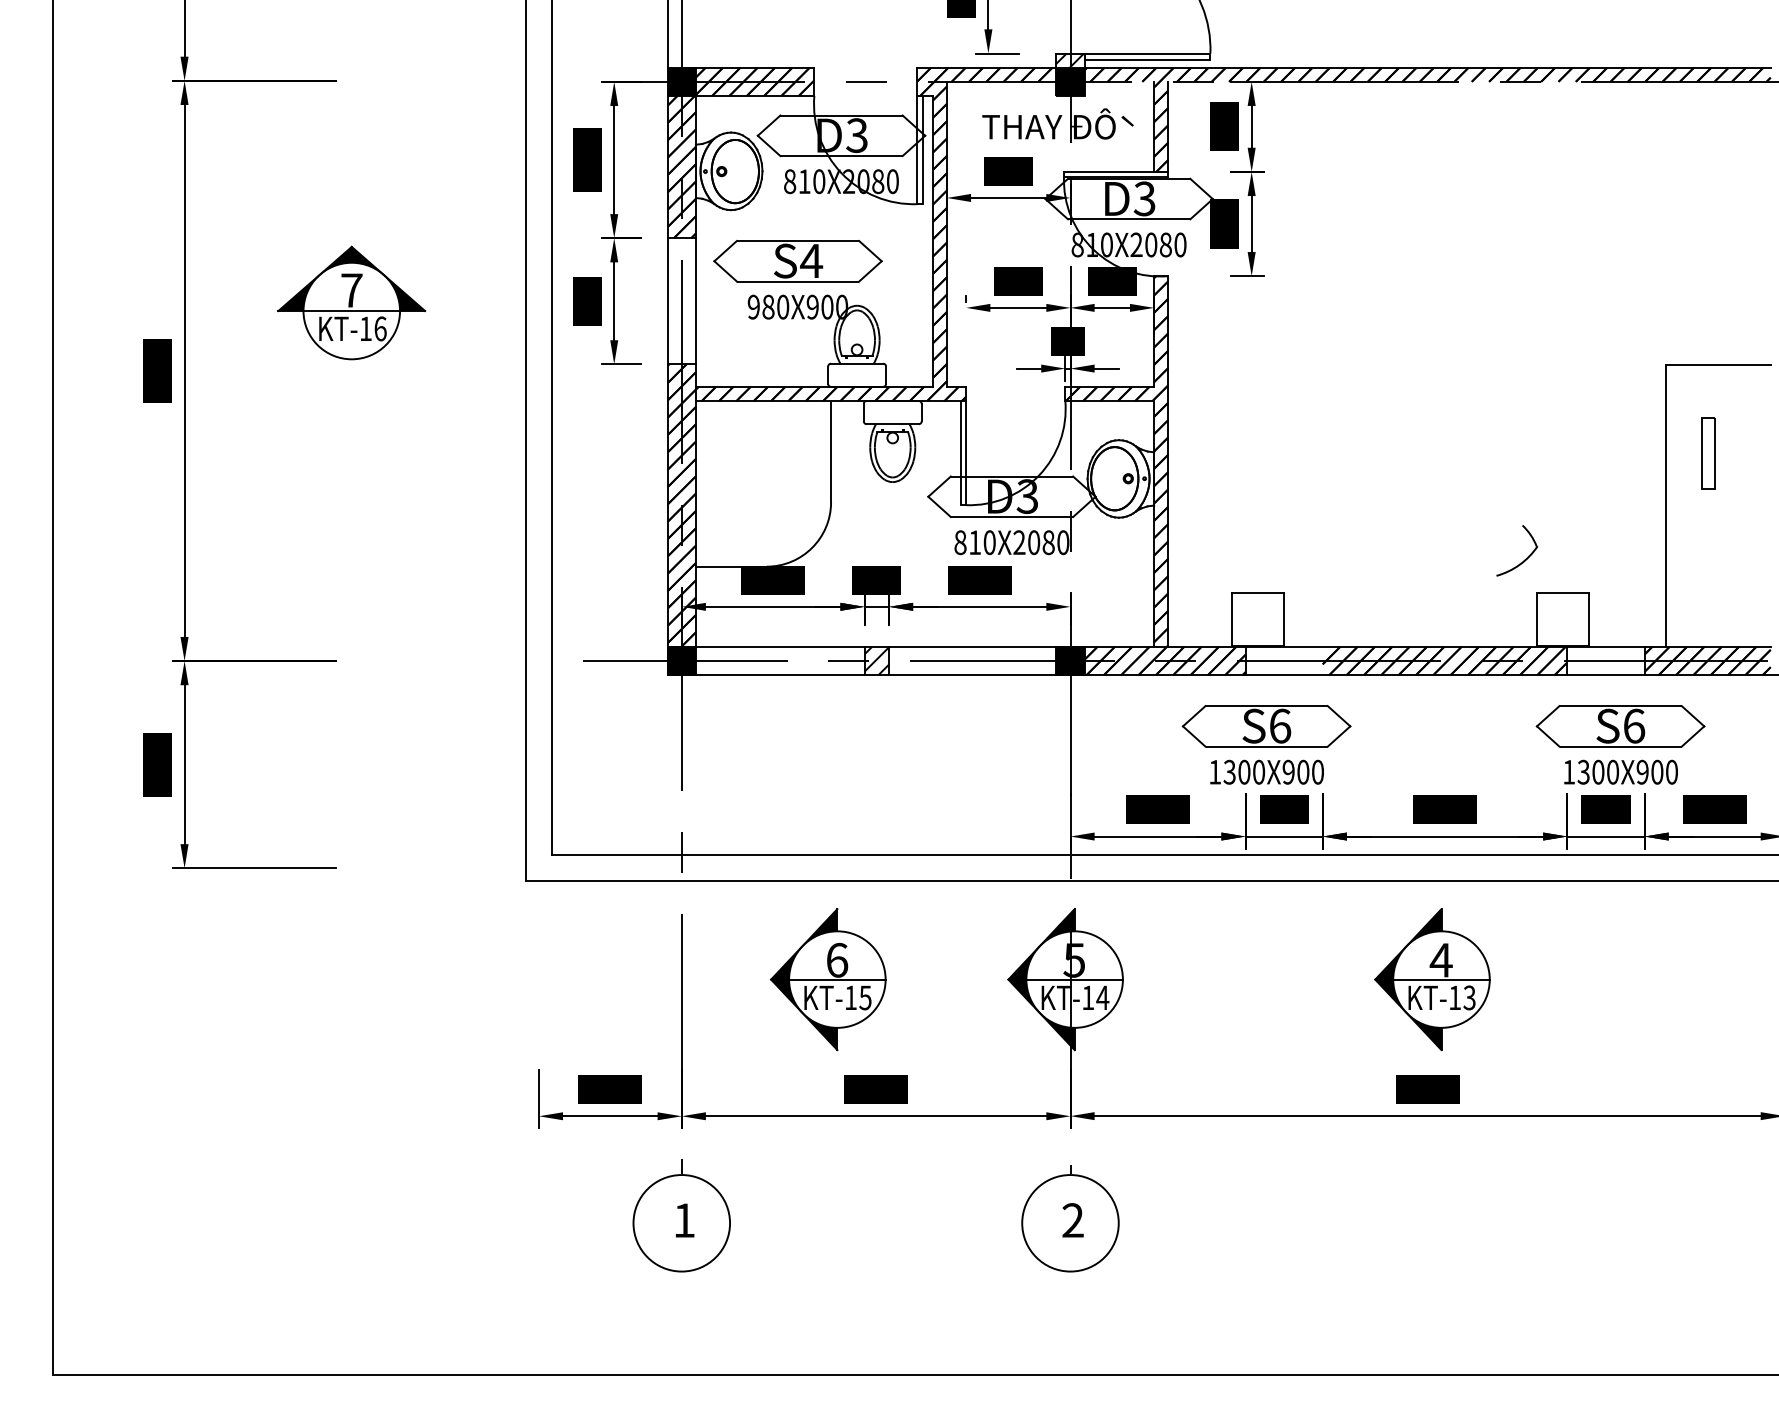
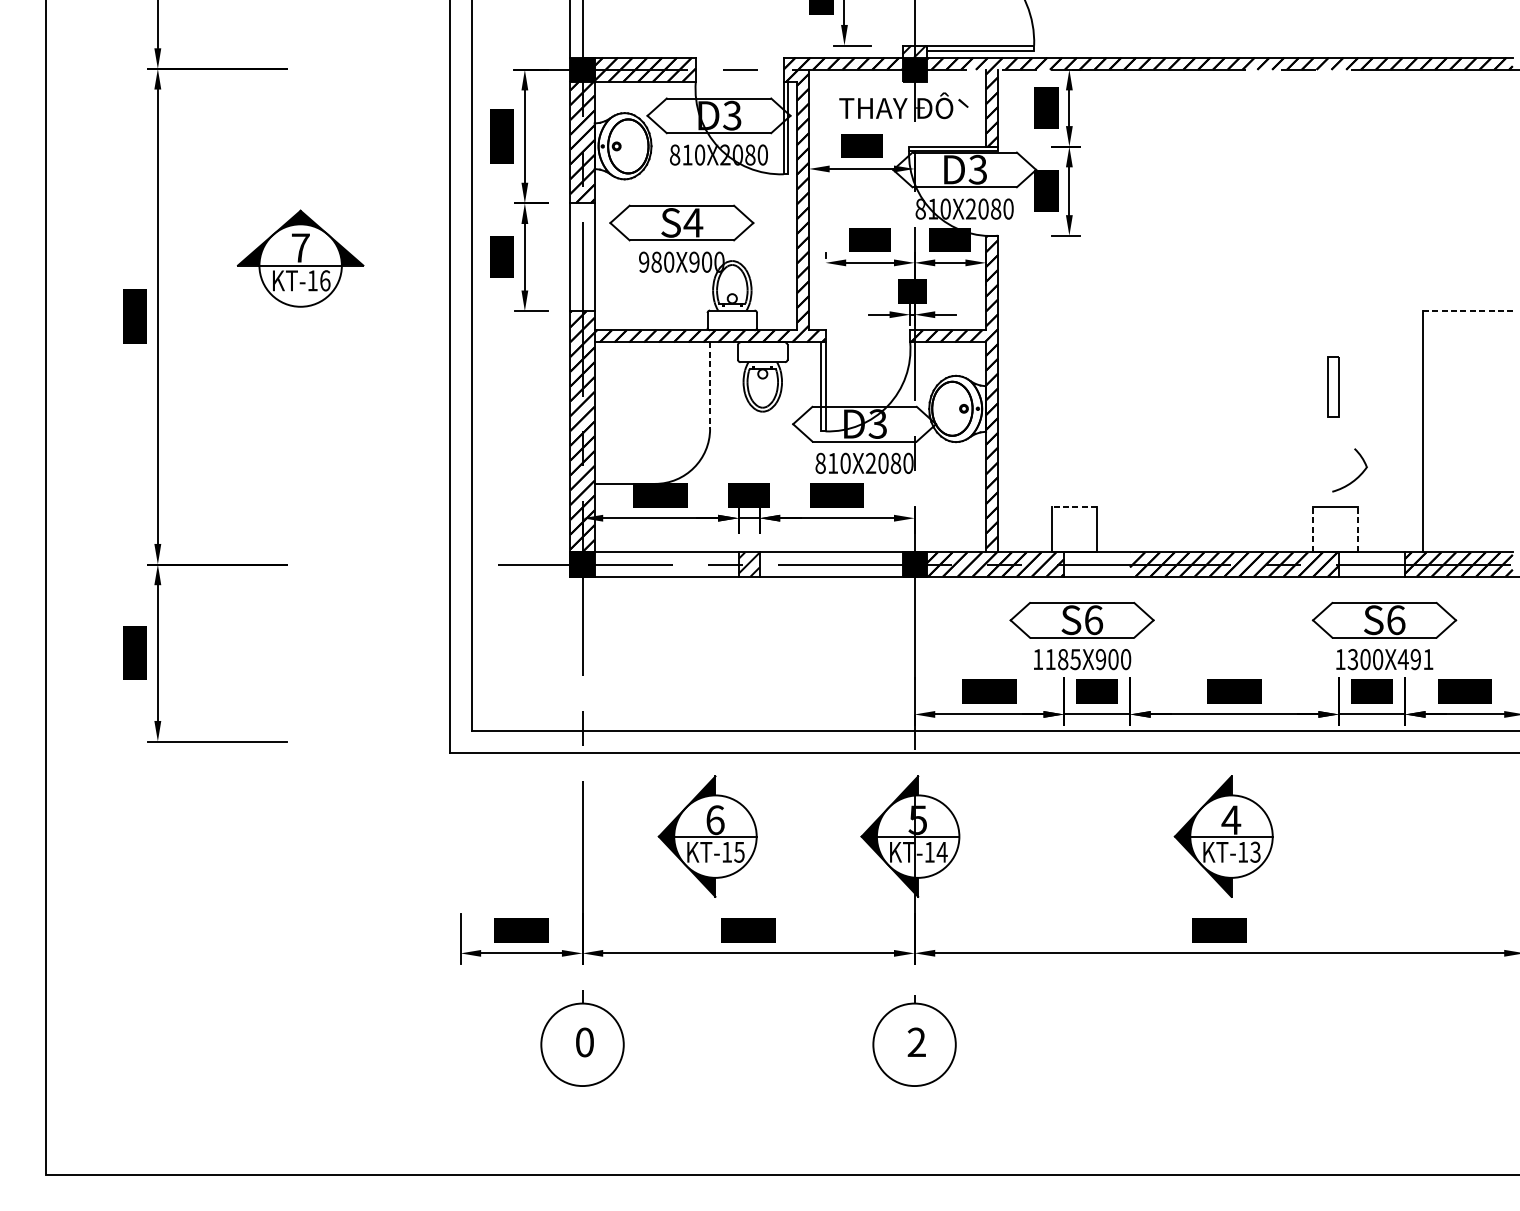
line: (1718, 364) -> (1468, 311), solid -> dashed
line: (831, 451) -> (710, 385), solid -> dashed
part: (1708, 453) -> (1334, 387), moved
part: (1525, 558) -> (1357, 476), moved
line: (1257, 593) -> (1074, 506), solid -> dashed
line: (1536, 619) -> (1312, 529), solid -> dashed
line: (1589, 619) -> (1357, 529), solid -> dashed
text: (1244, 771) -> (1063, 658), 1300X900 -> 1185X900
text: (1656, 771) -> (1415, 658), 1300X900 -> 1300X491
text: (684, 1220) -> (584, 1042), 1 -> 0

